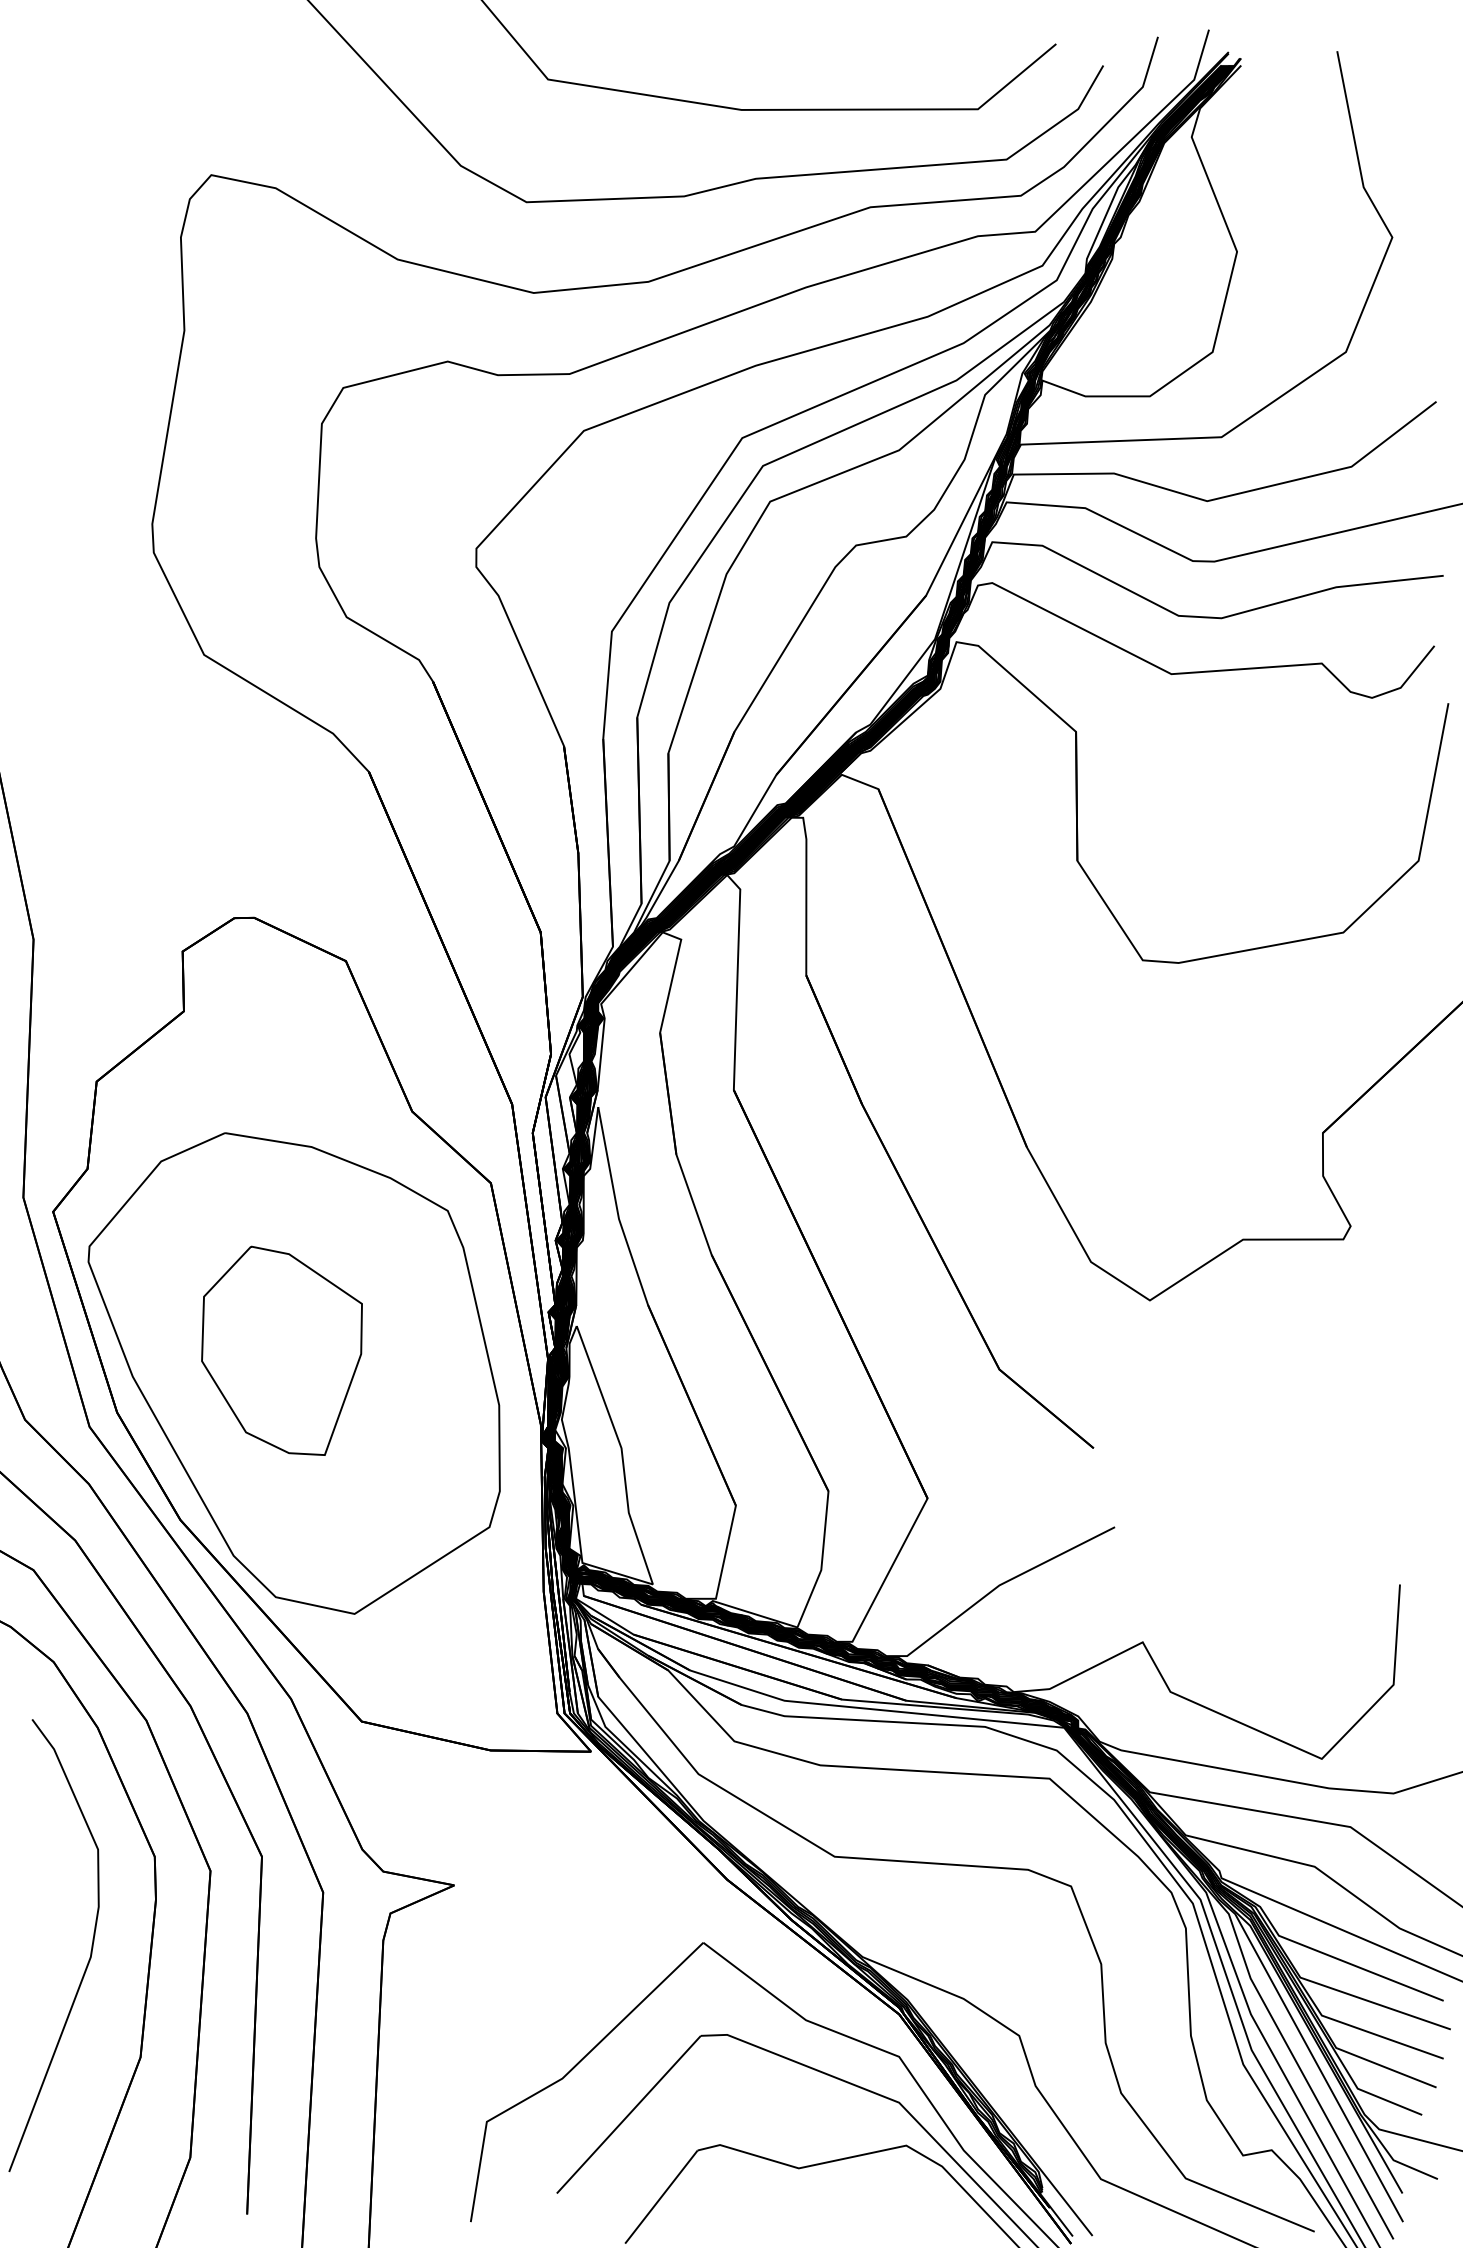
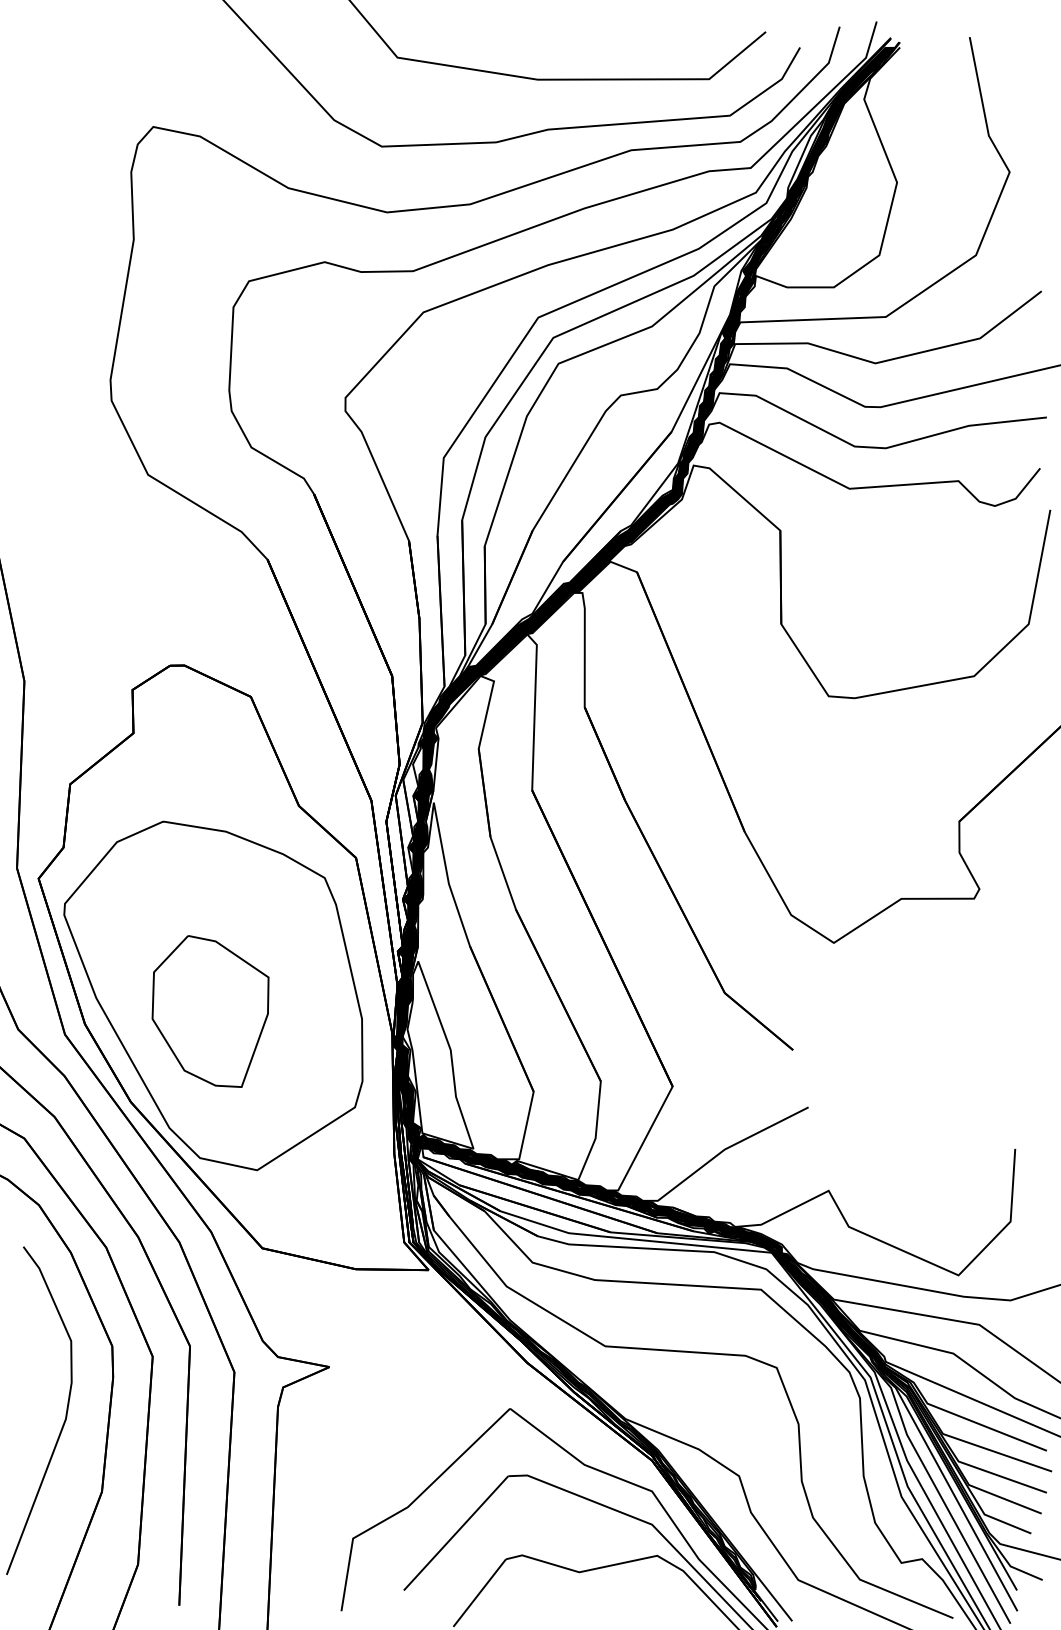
part: (281, 1350) -> (210, 1011), moved

